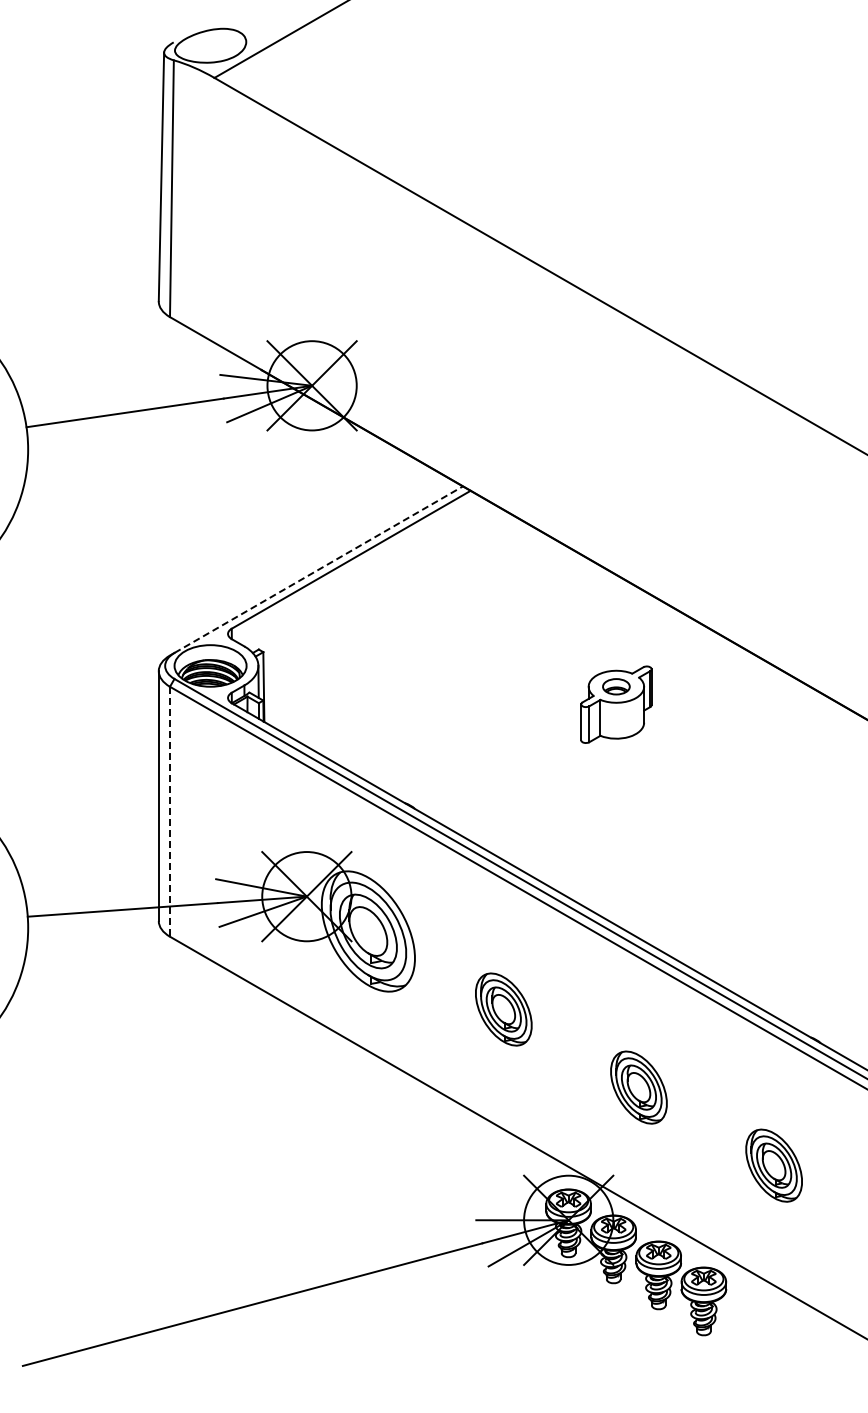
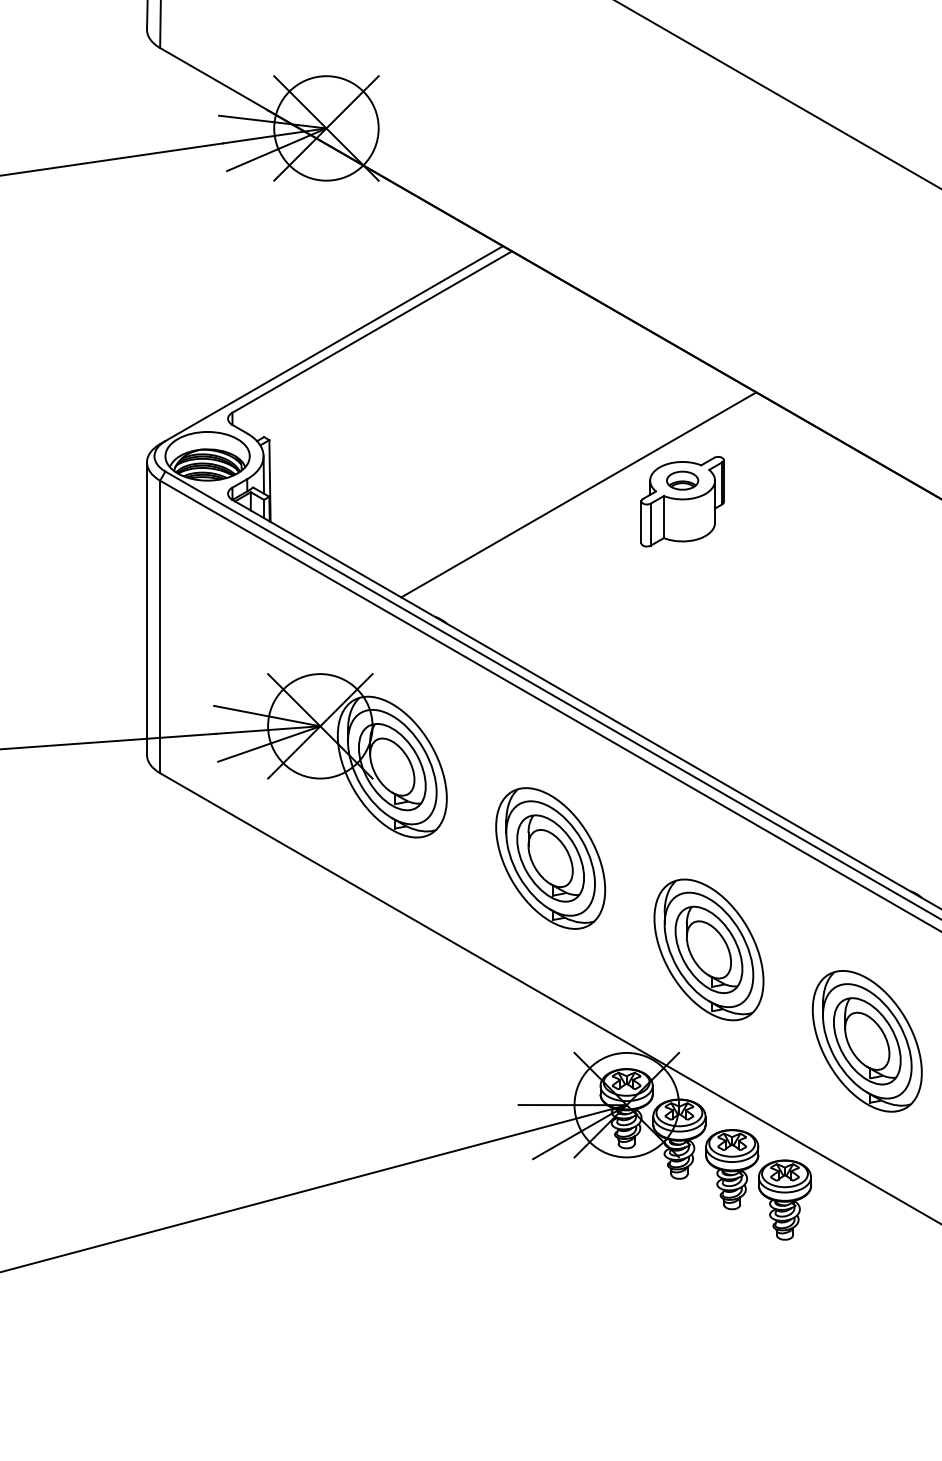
line: (318, 569) -> (333, 343), dashed -> solid
line: (527, 698) -> (578, 494), added
line: (170, 811) -> (160, 626), dashed -> solid
part: (503, 1009) -> (550, 858), size x1.67
part: (638, 1087) -> (708, 949), size x1.67
part: (773, 1165) -> (866, 1040), size x1.67

